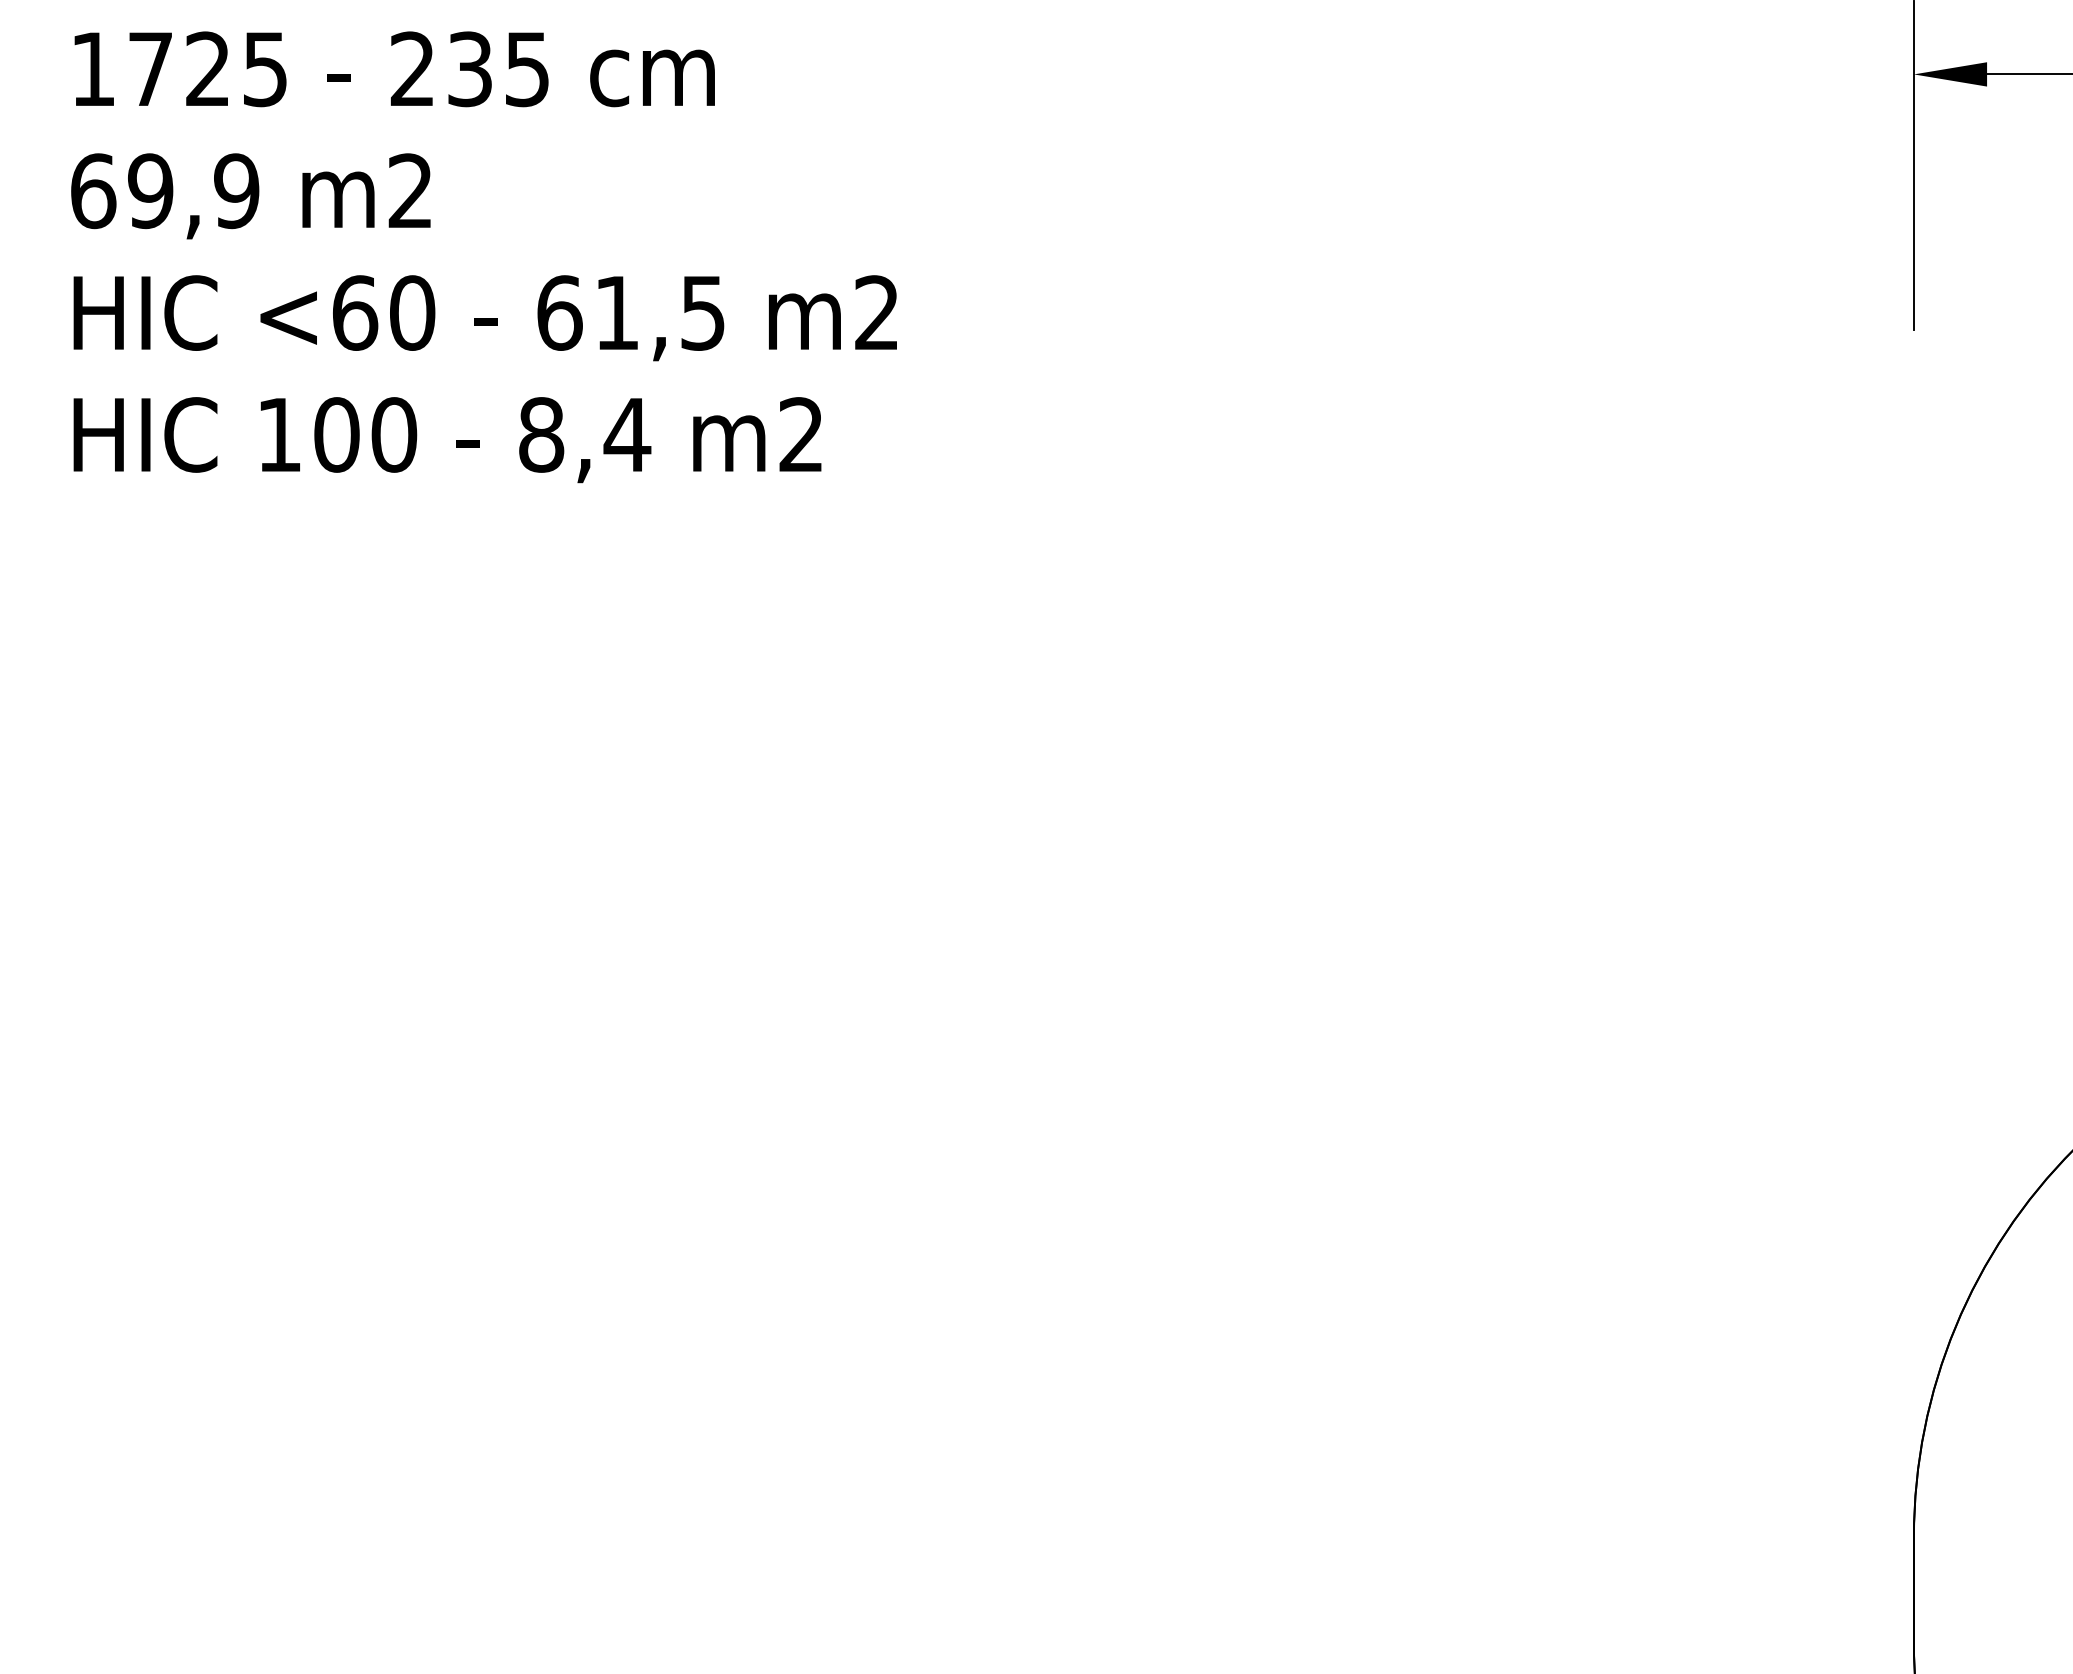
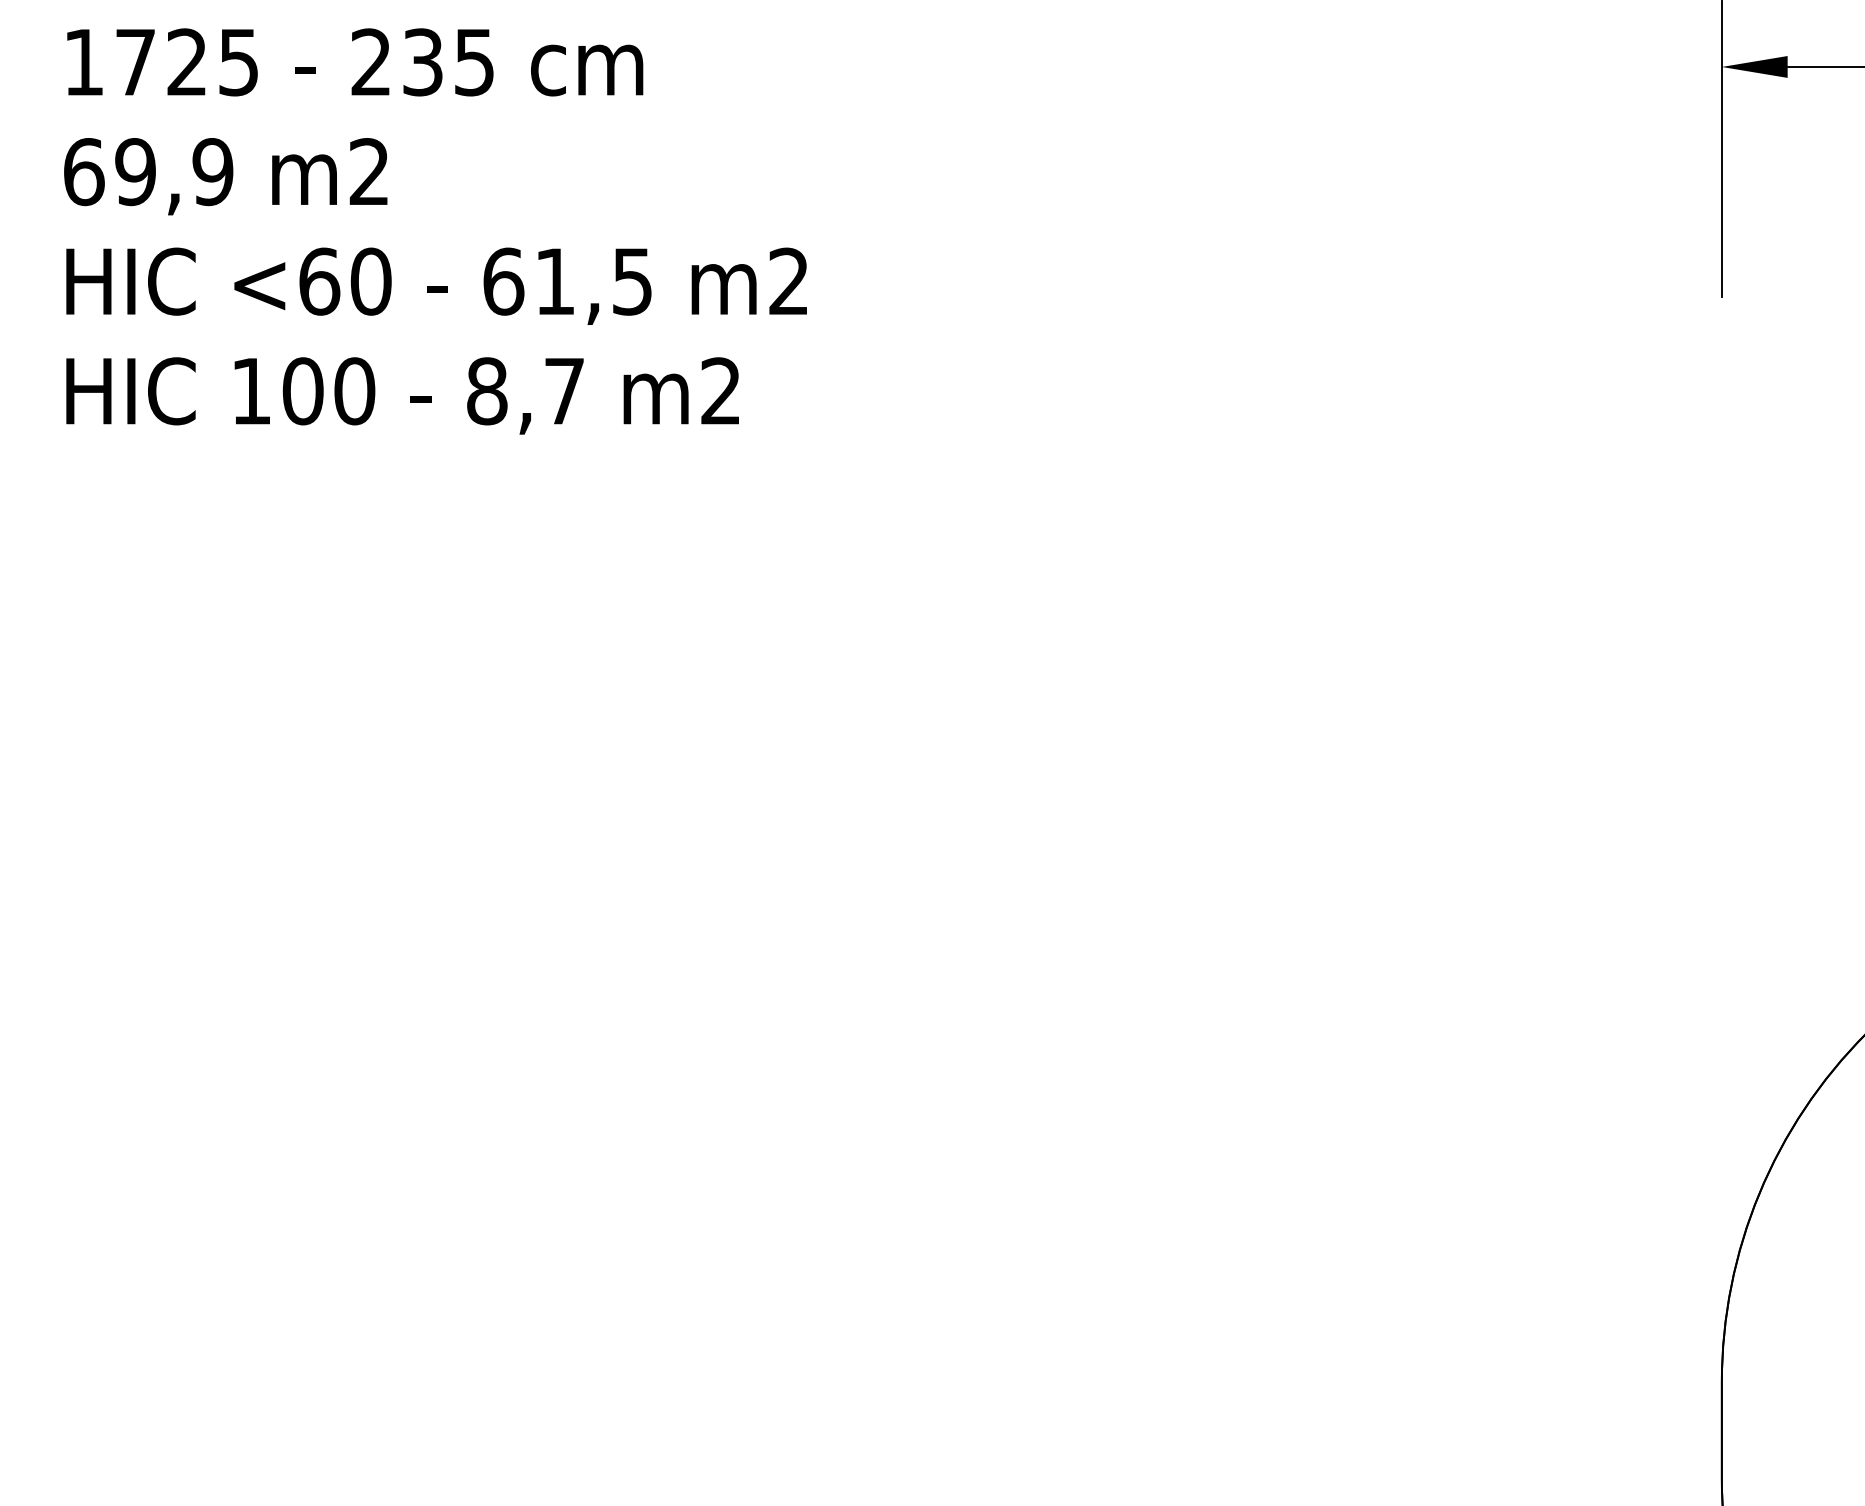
text: (627, 435) -> (564, 391), 8,4 -> 8,7

